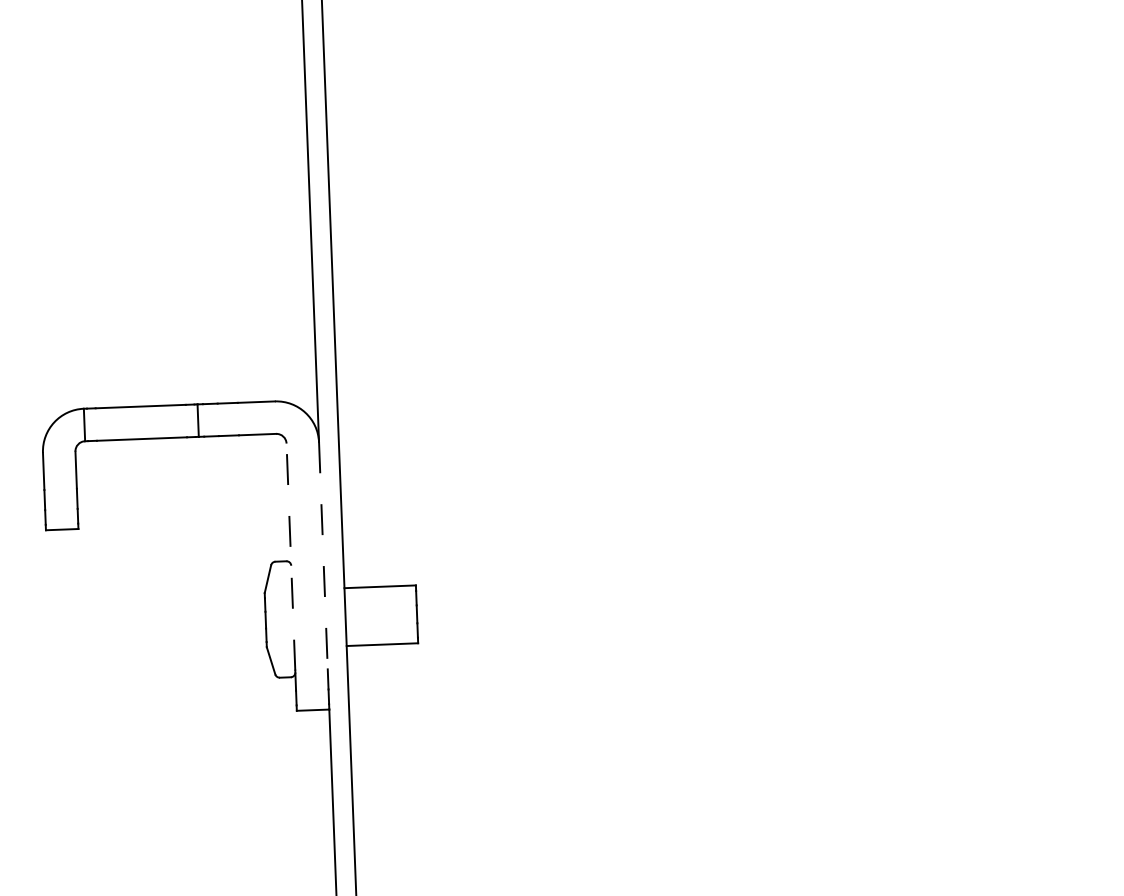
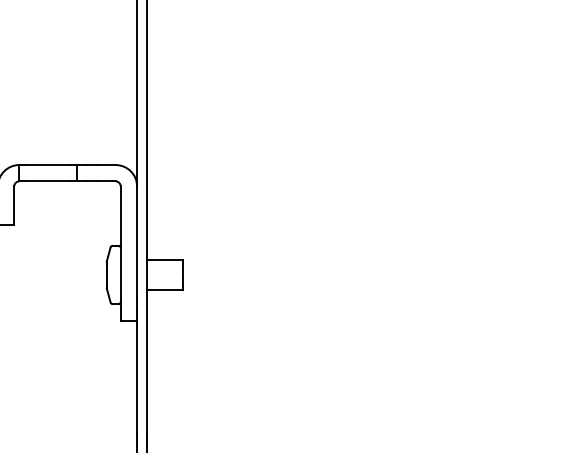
line: (290, 556) -> (120, 243), dashed -> solid
line: (324, 557) -> (137, 244), dashed -> solid

